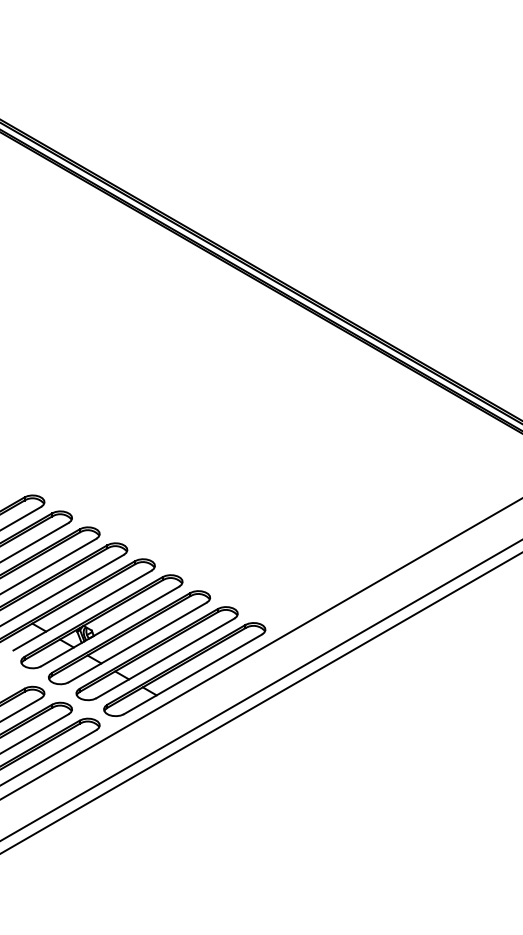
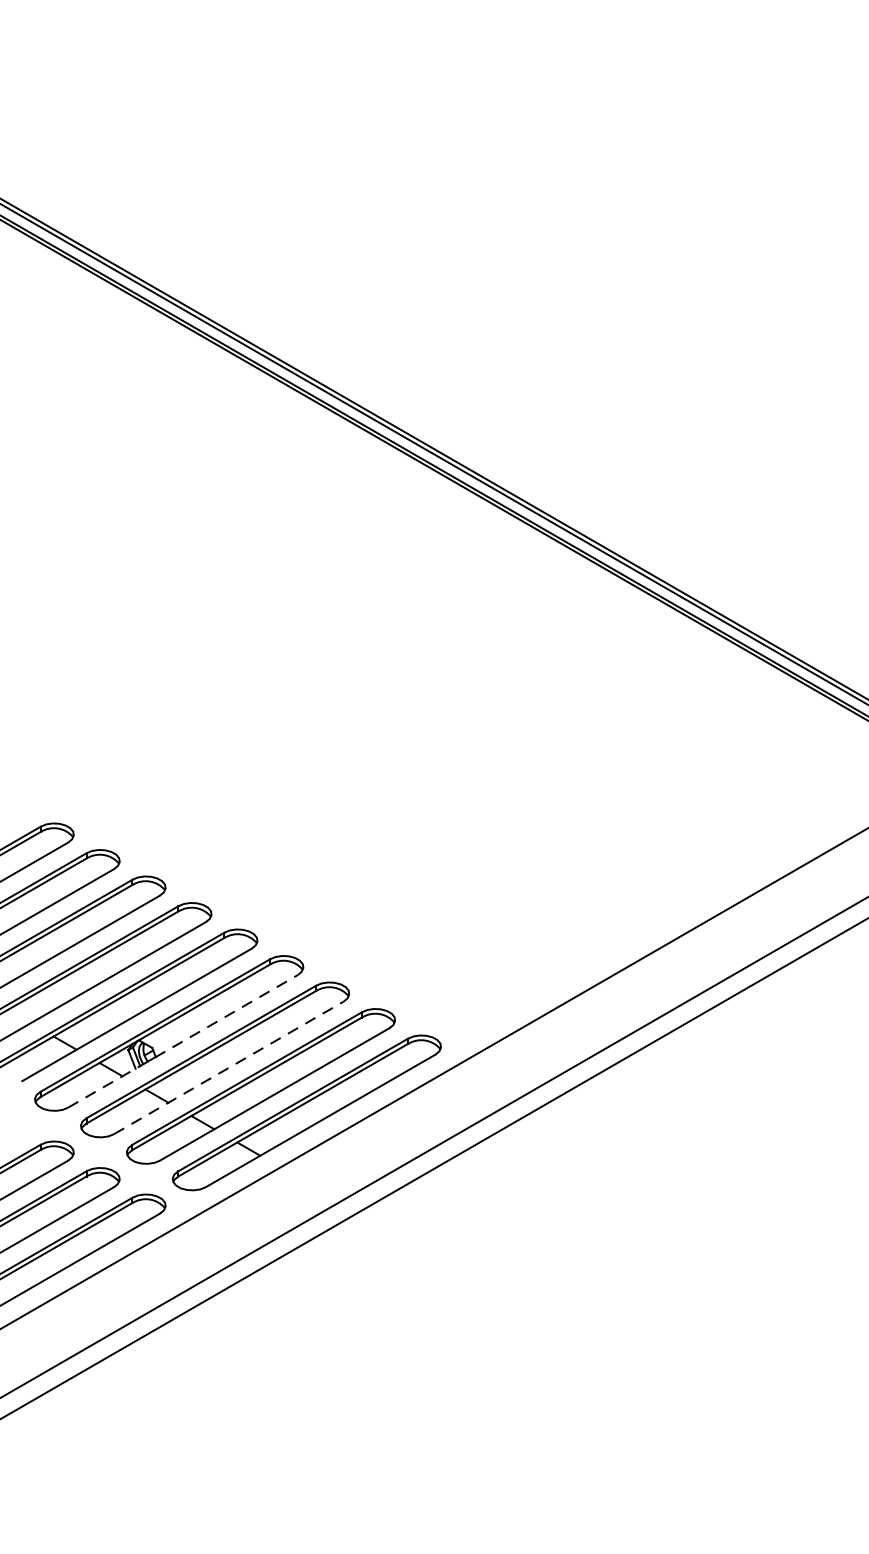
line: (110, 626) -> (183, 1041), solid -> dashed
line: (137, 642) -> (228, 1067), solid -> dashed

